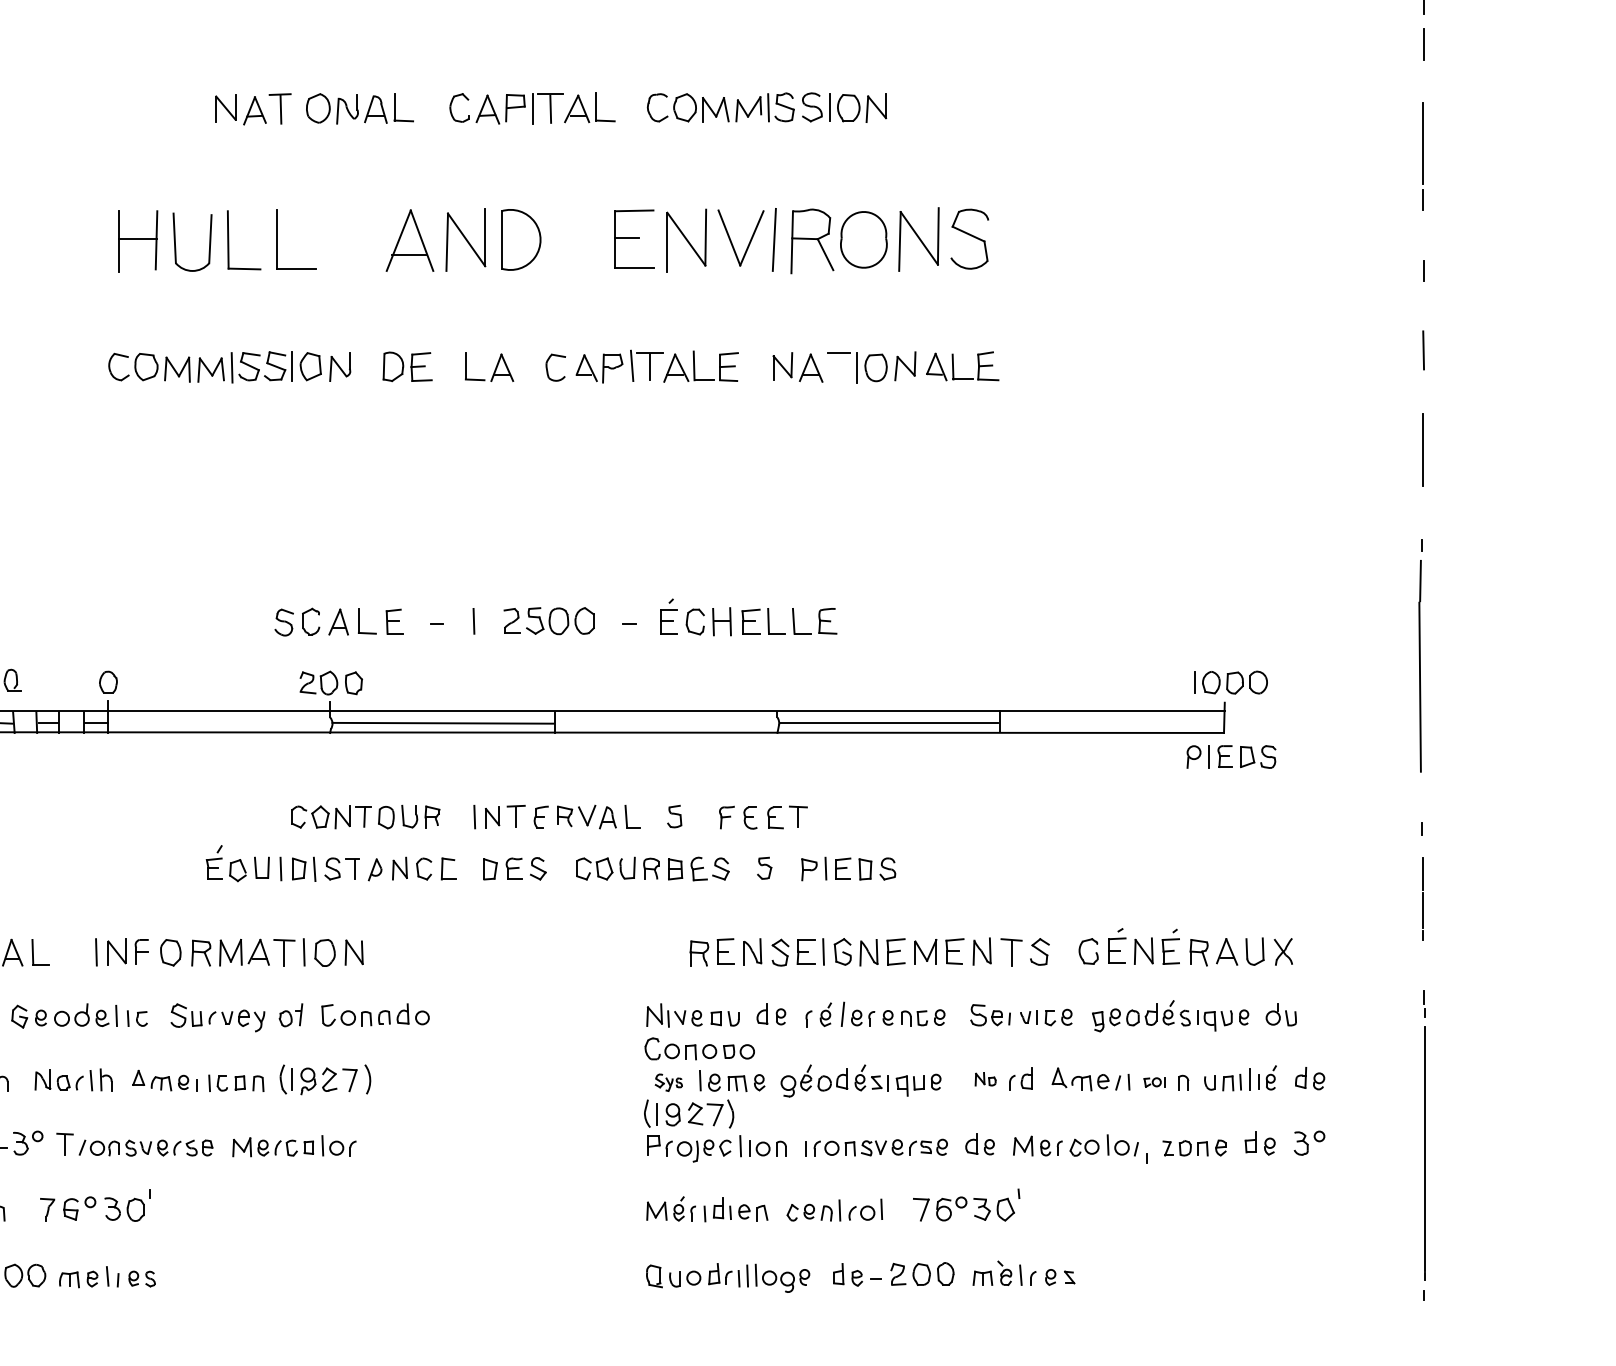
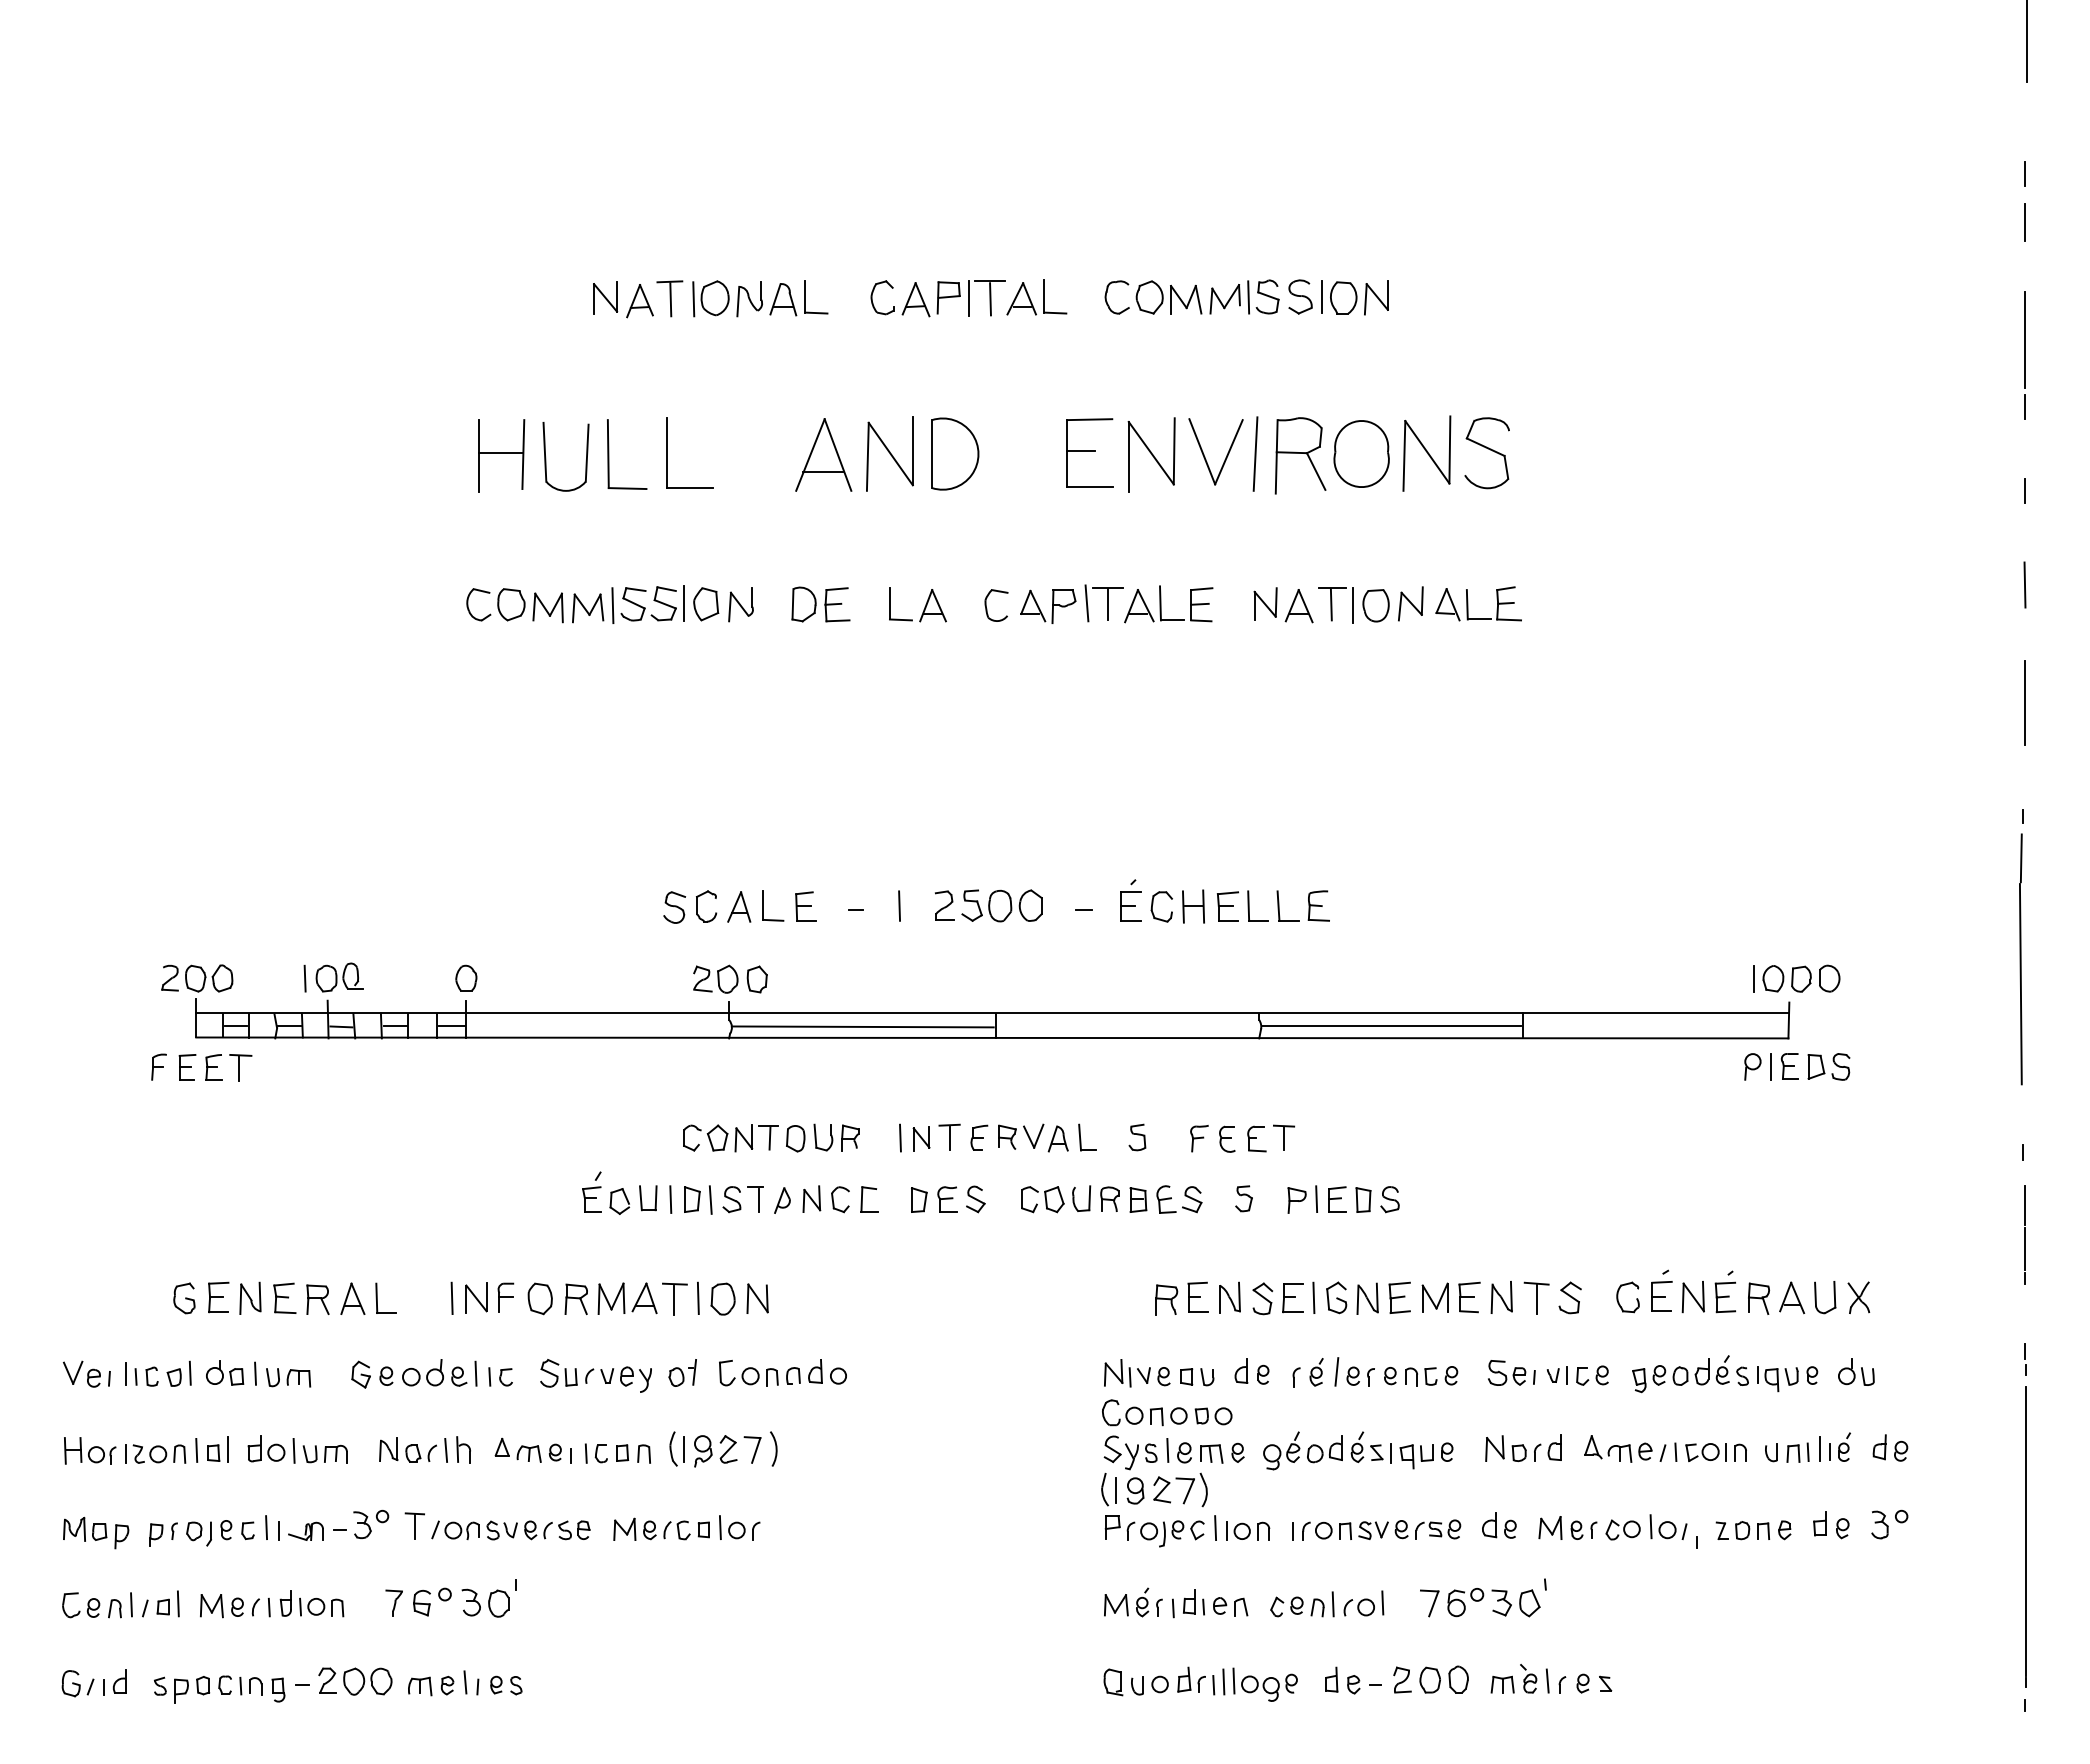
line: (300, 109) -> (693, 299), added
line: (837, 366) -> (1330, 604), added
part: (985, 1079) -> (1505, 1448), size x1.67
part: (668, 1082) -> (1130, 1452), size x1.67
part: (1154, 1082) -> (1705, 1452), size x1.67

